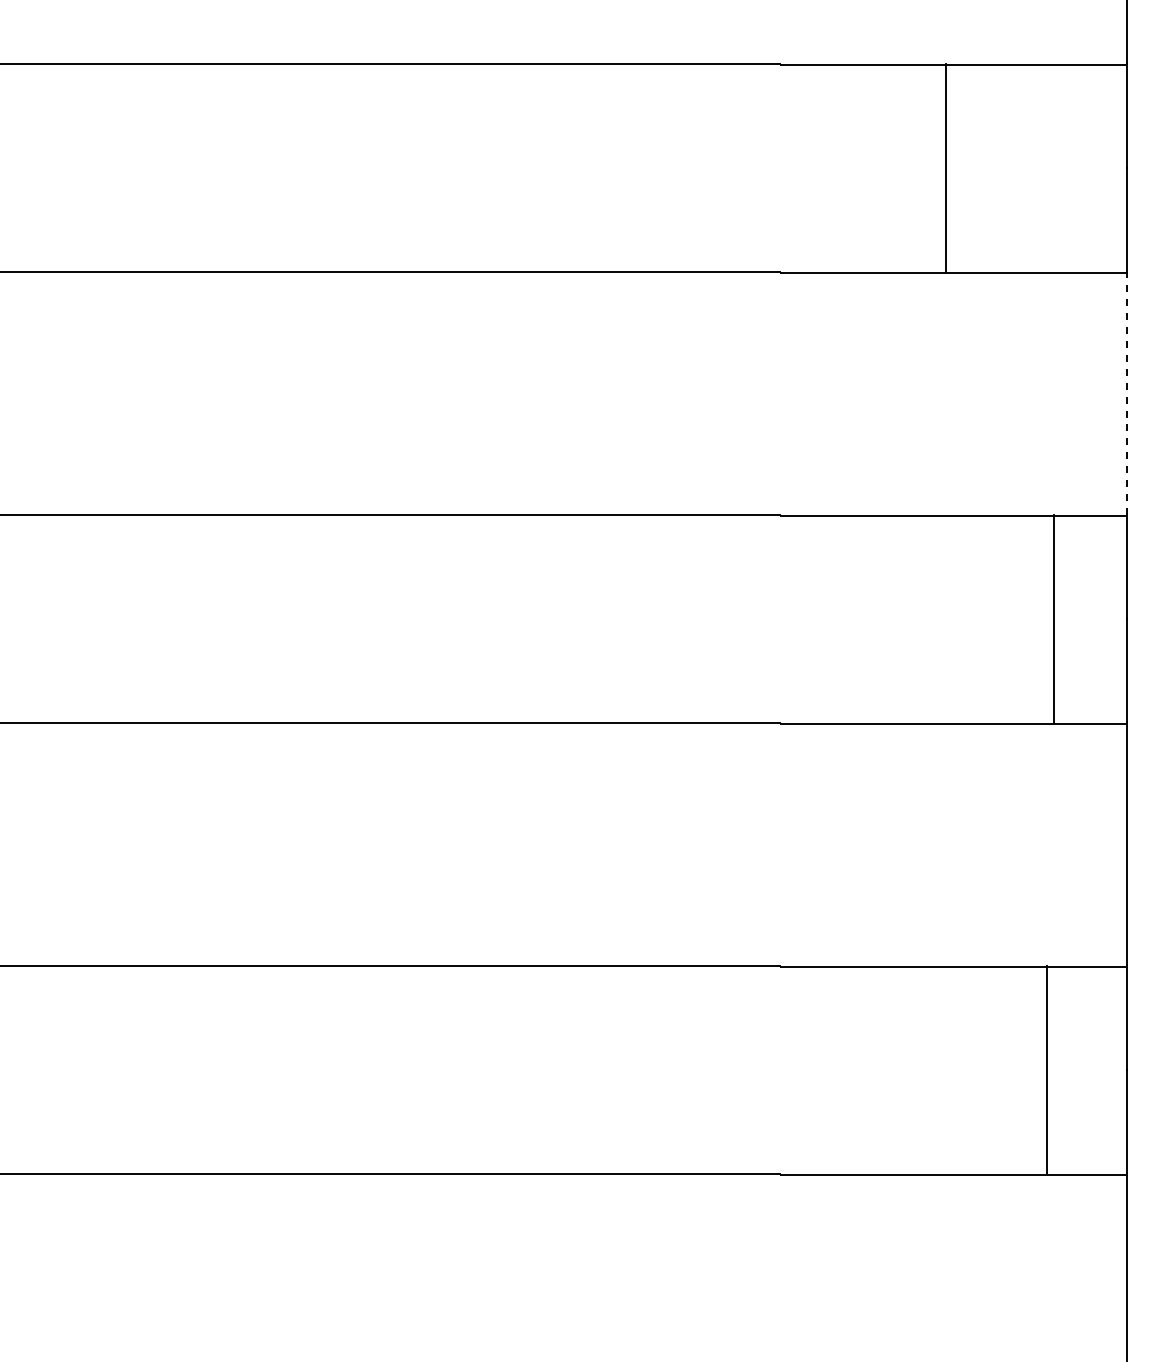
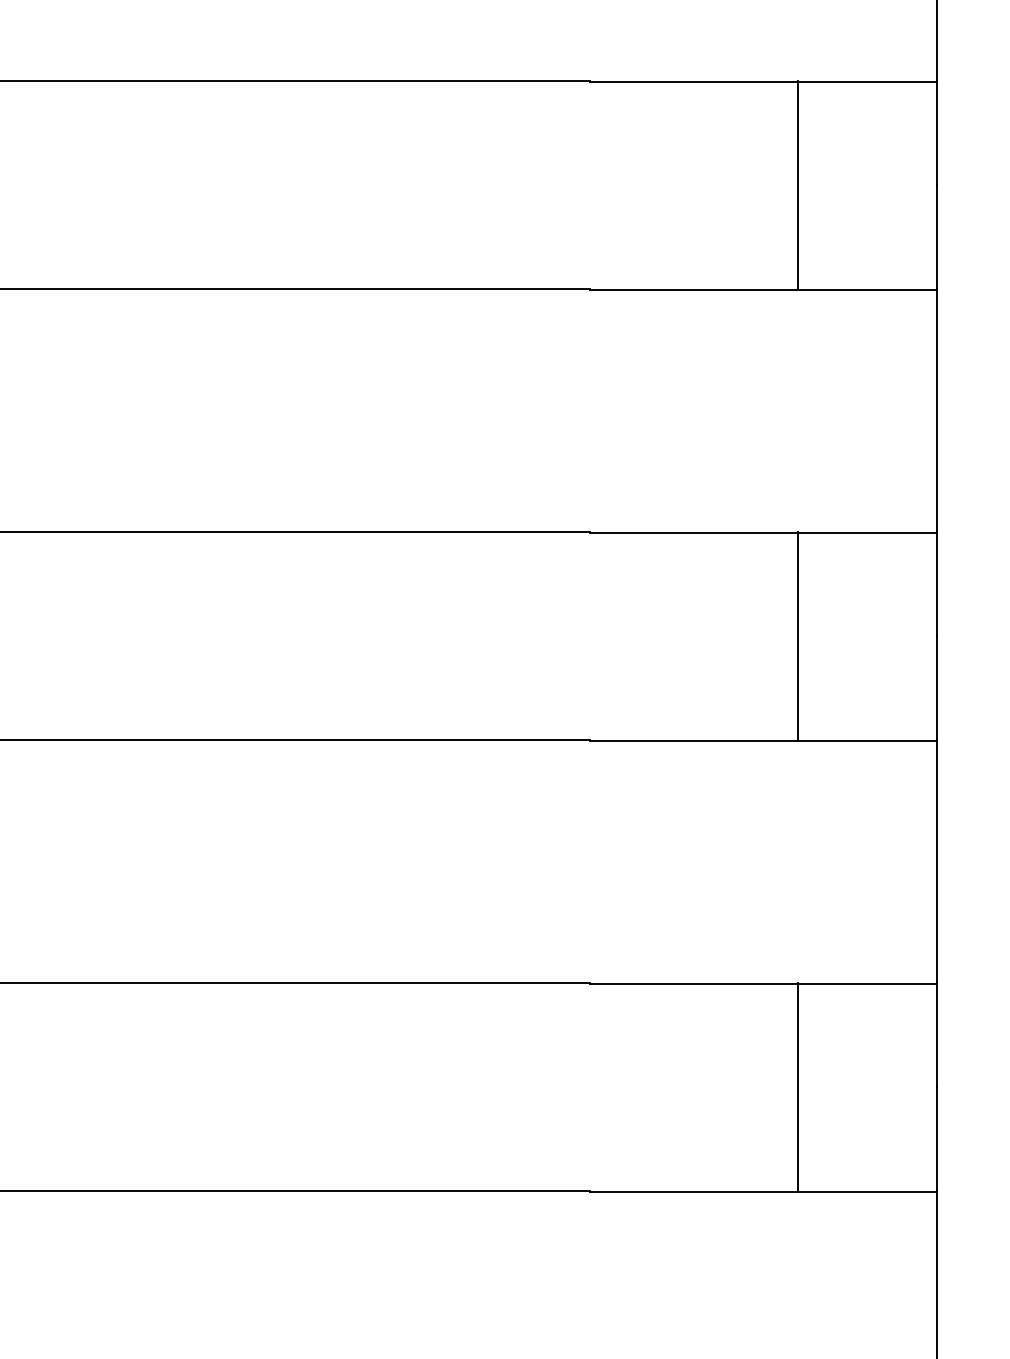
line: (946, 168) -> (797, 185), moved
line: (1127, 393) -> (937, 410), dashed -> solid
line: (1054, 619) -> (797, 636), moved
line: (1047, 1069) -> (797, 1086), moved

